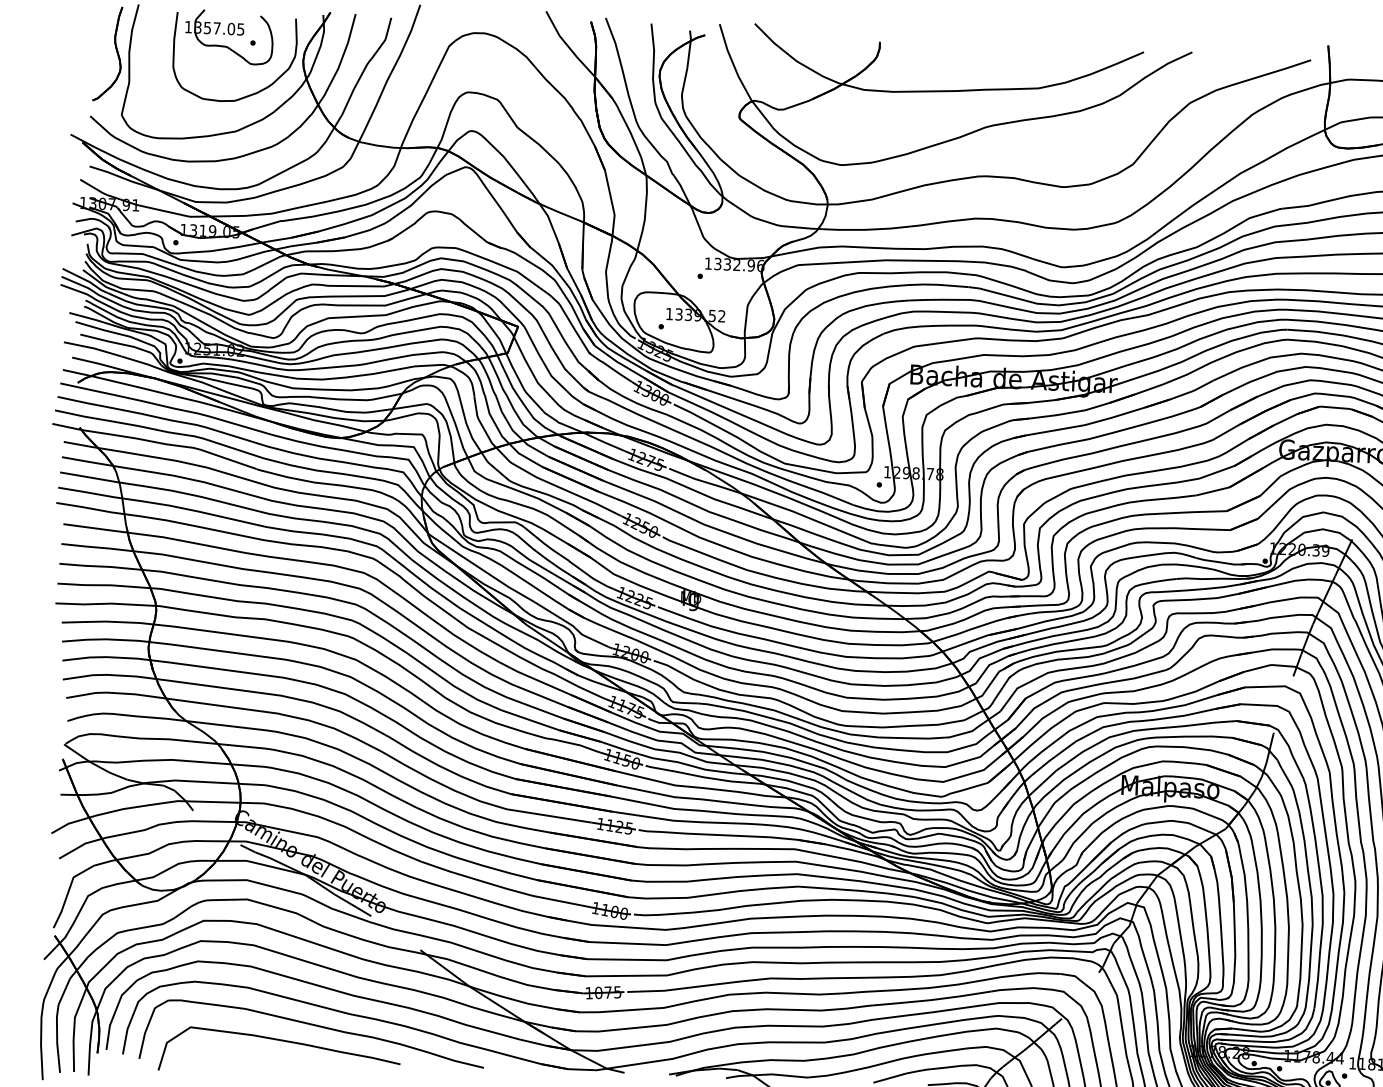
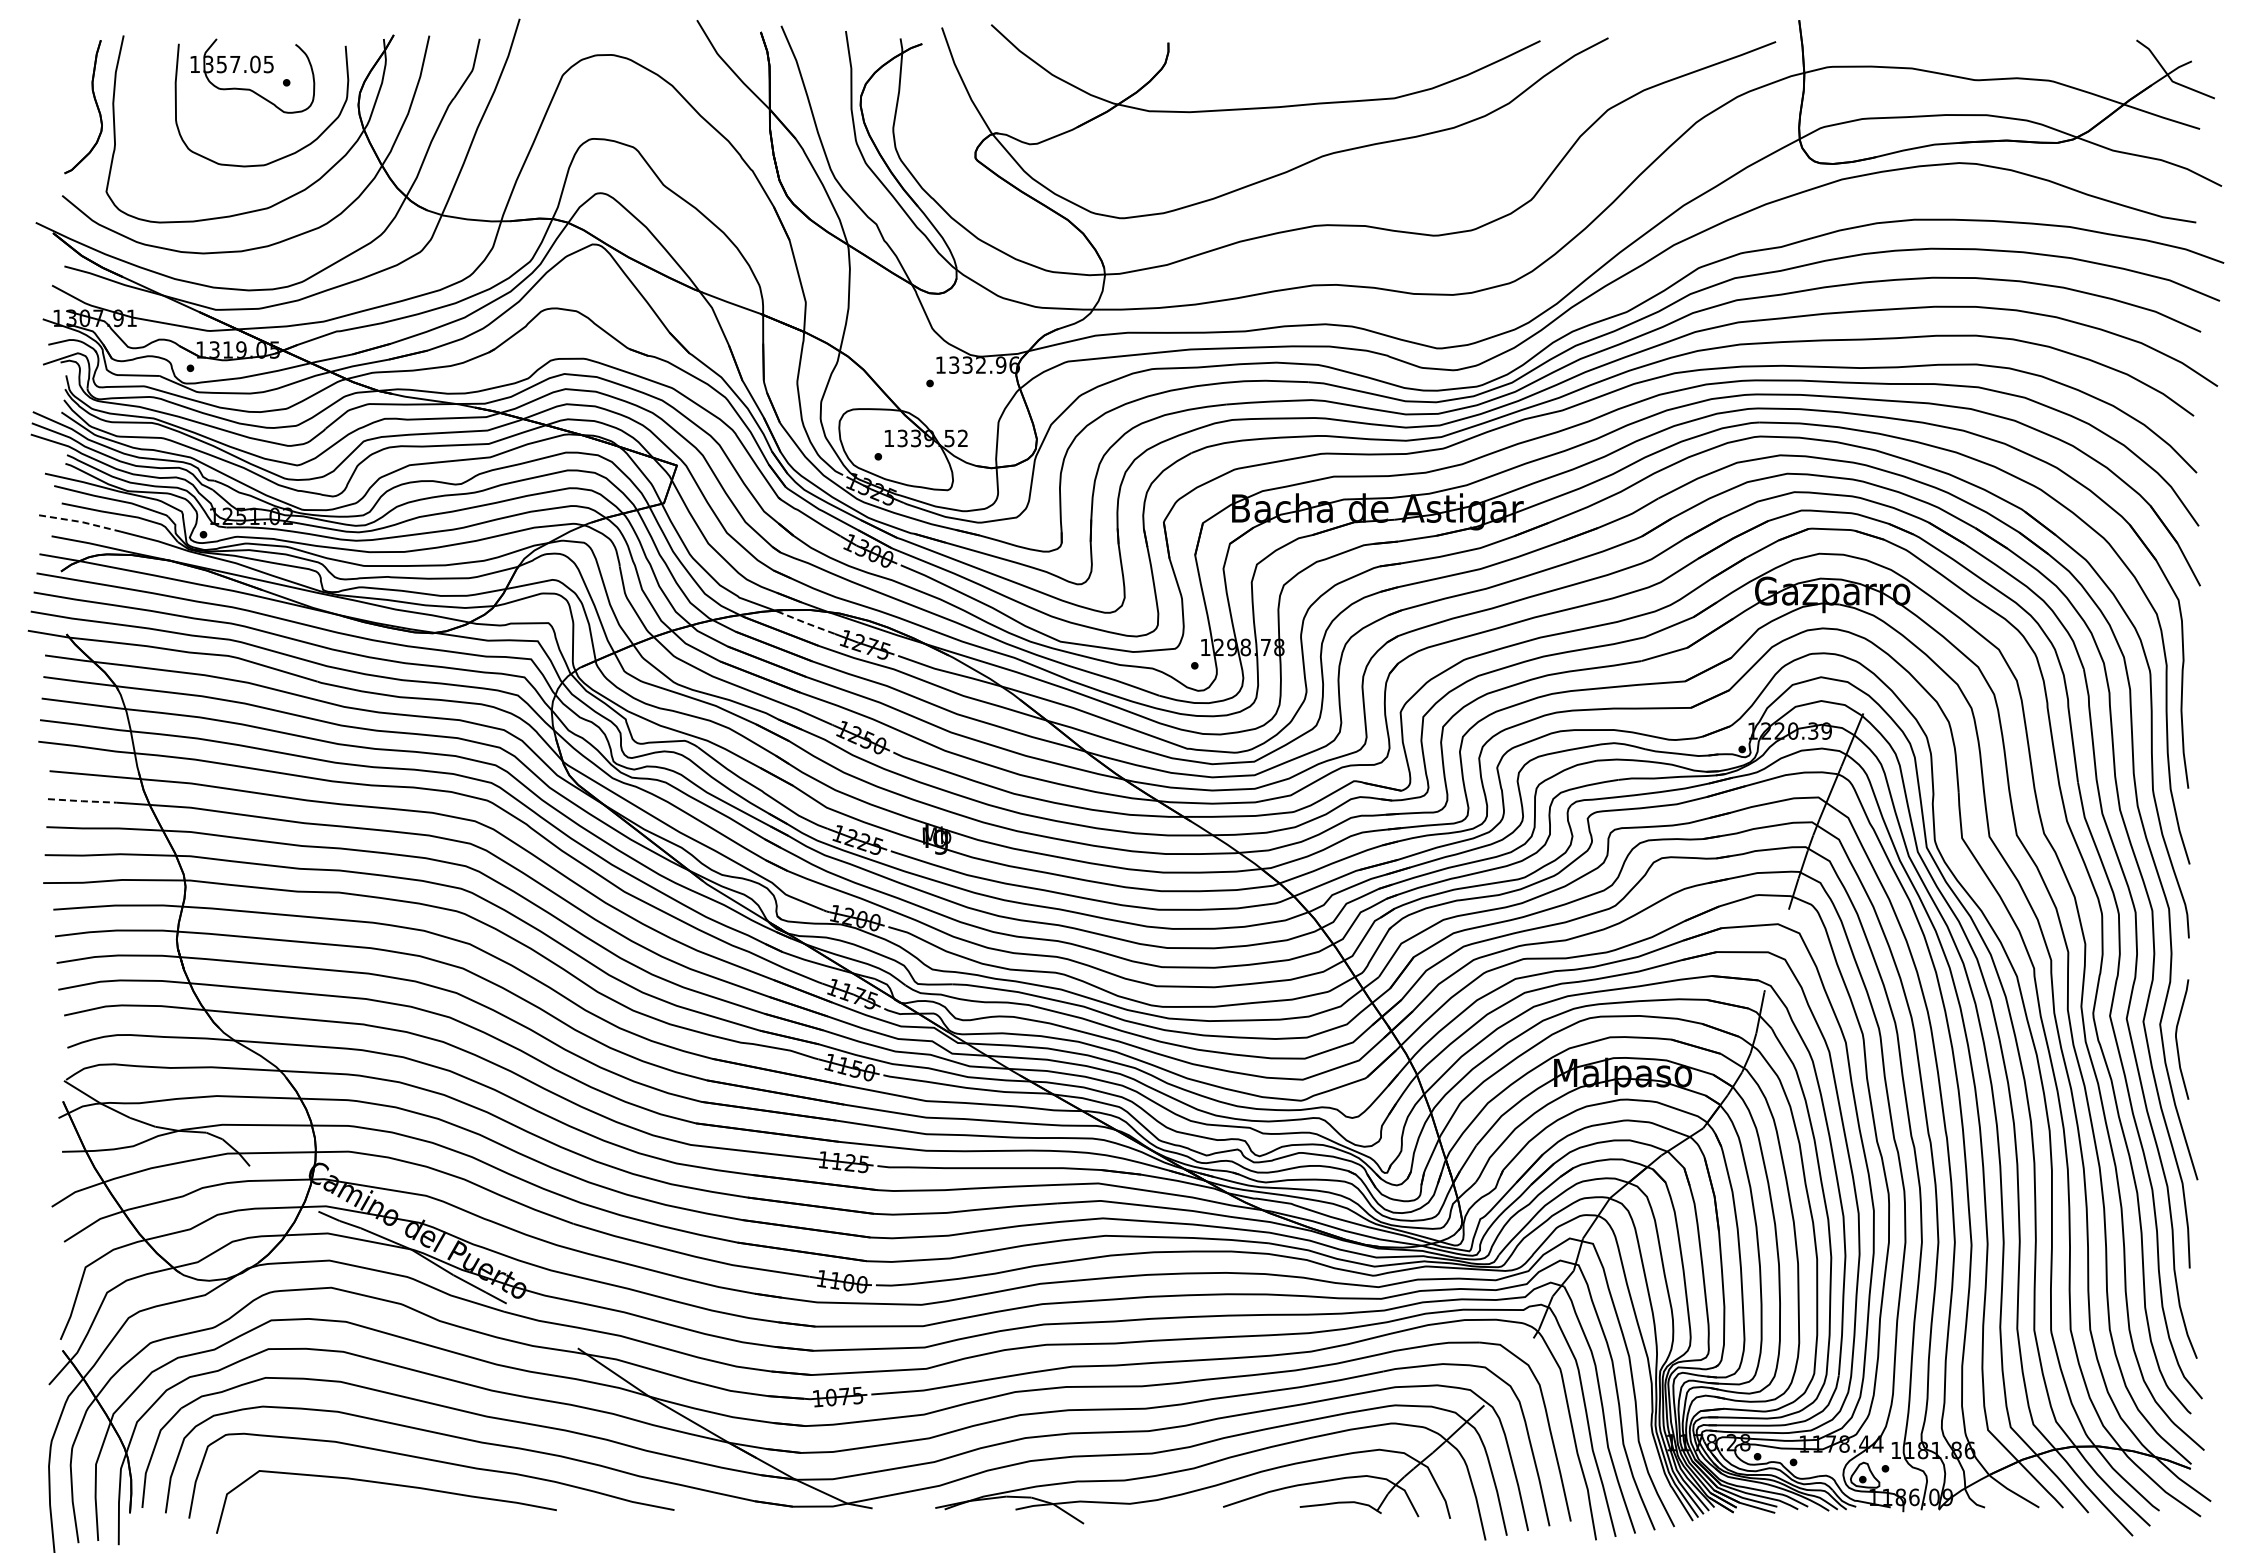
line: (93, 348) -> (81, 522), solid -> dashed
line: (604, 442) -> (805, 622), solid -> dashed
line: (85, 546) -> (82, 801), solid -> dashed

